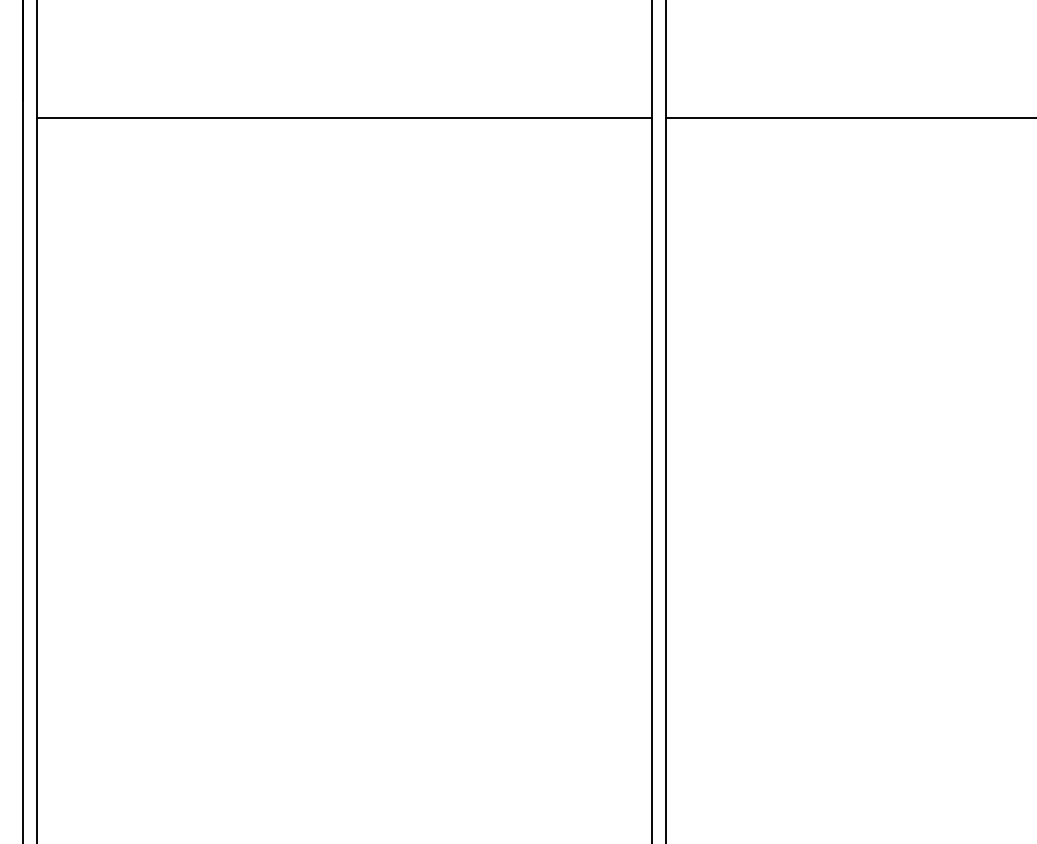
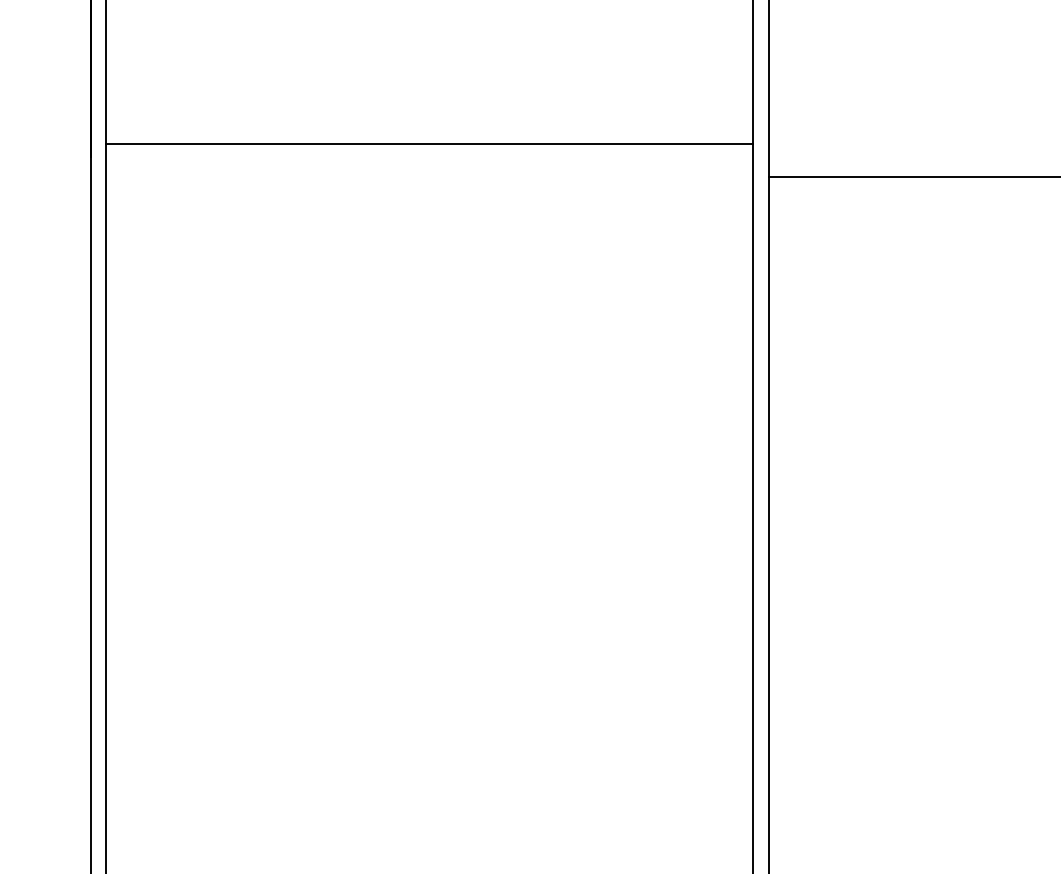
line: (344, 118) -> (429, 144), moved

